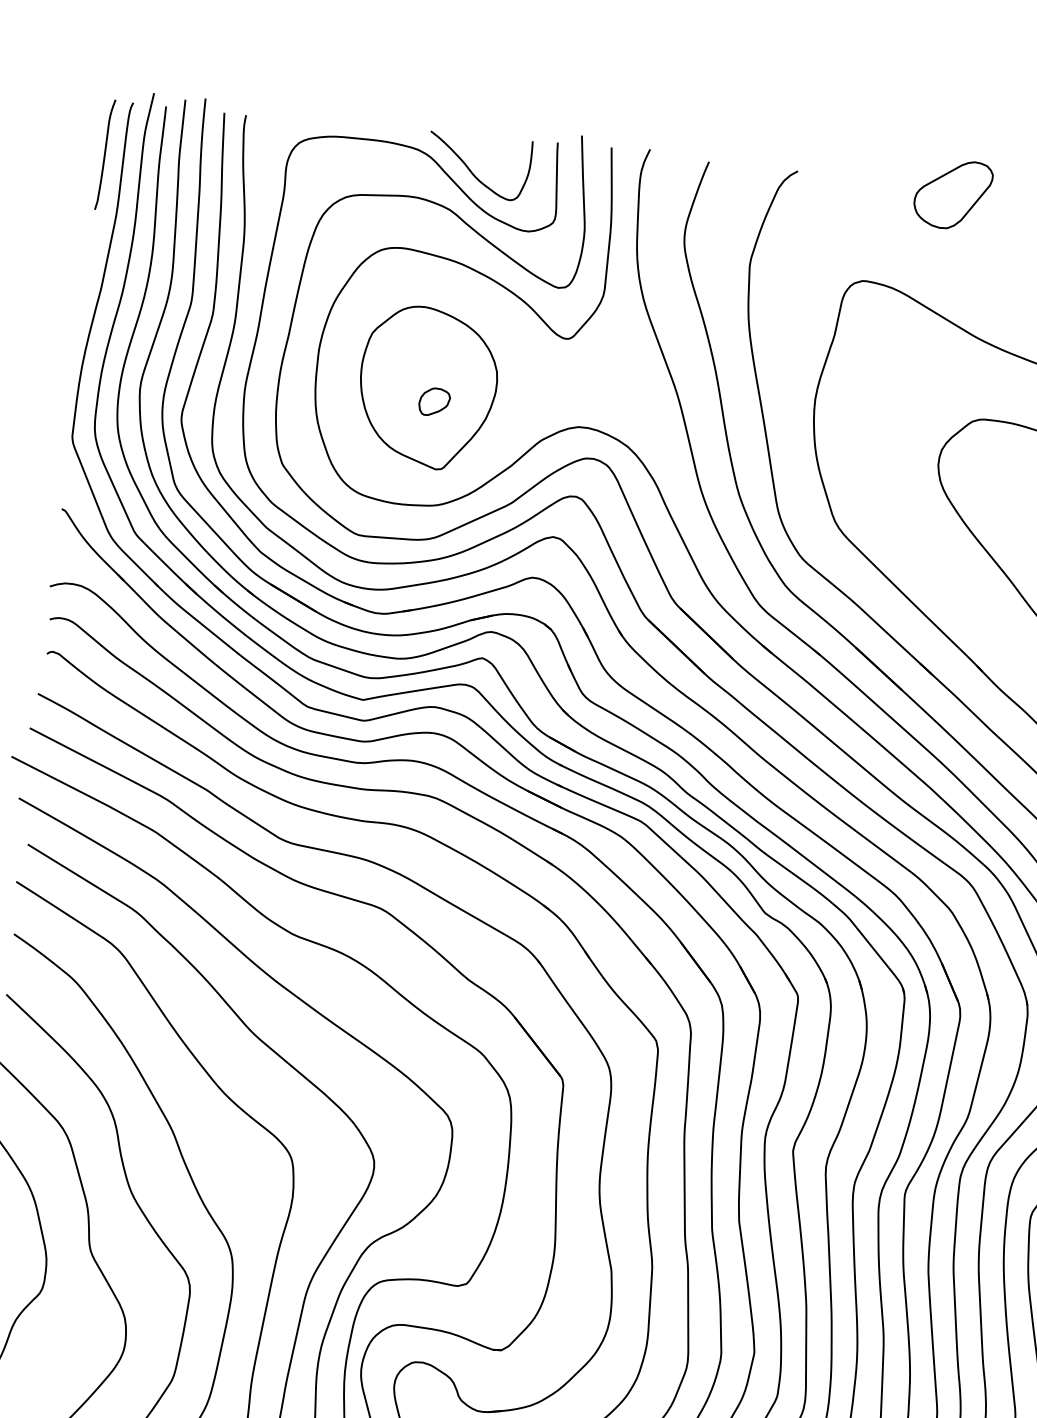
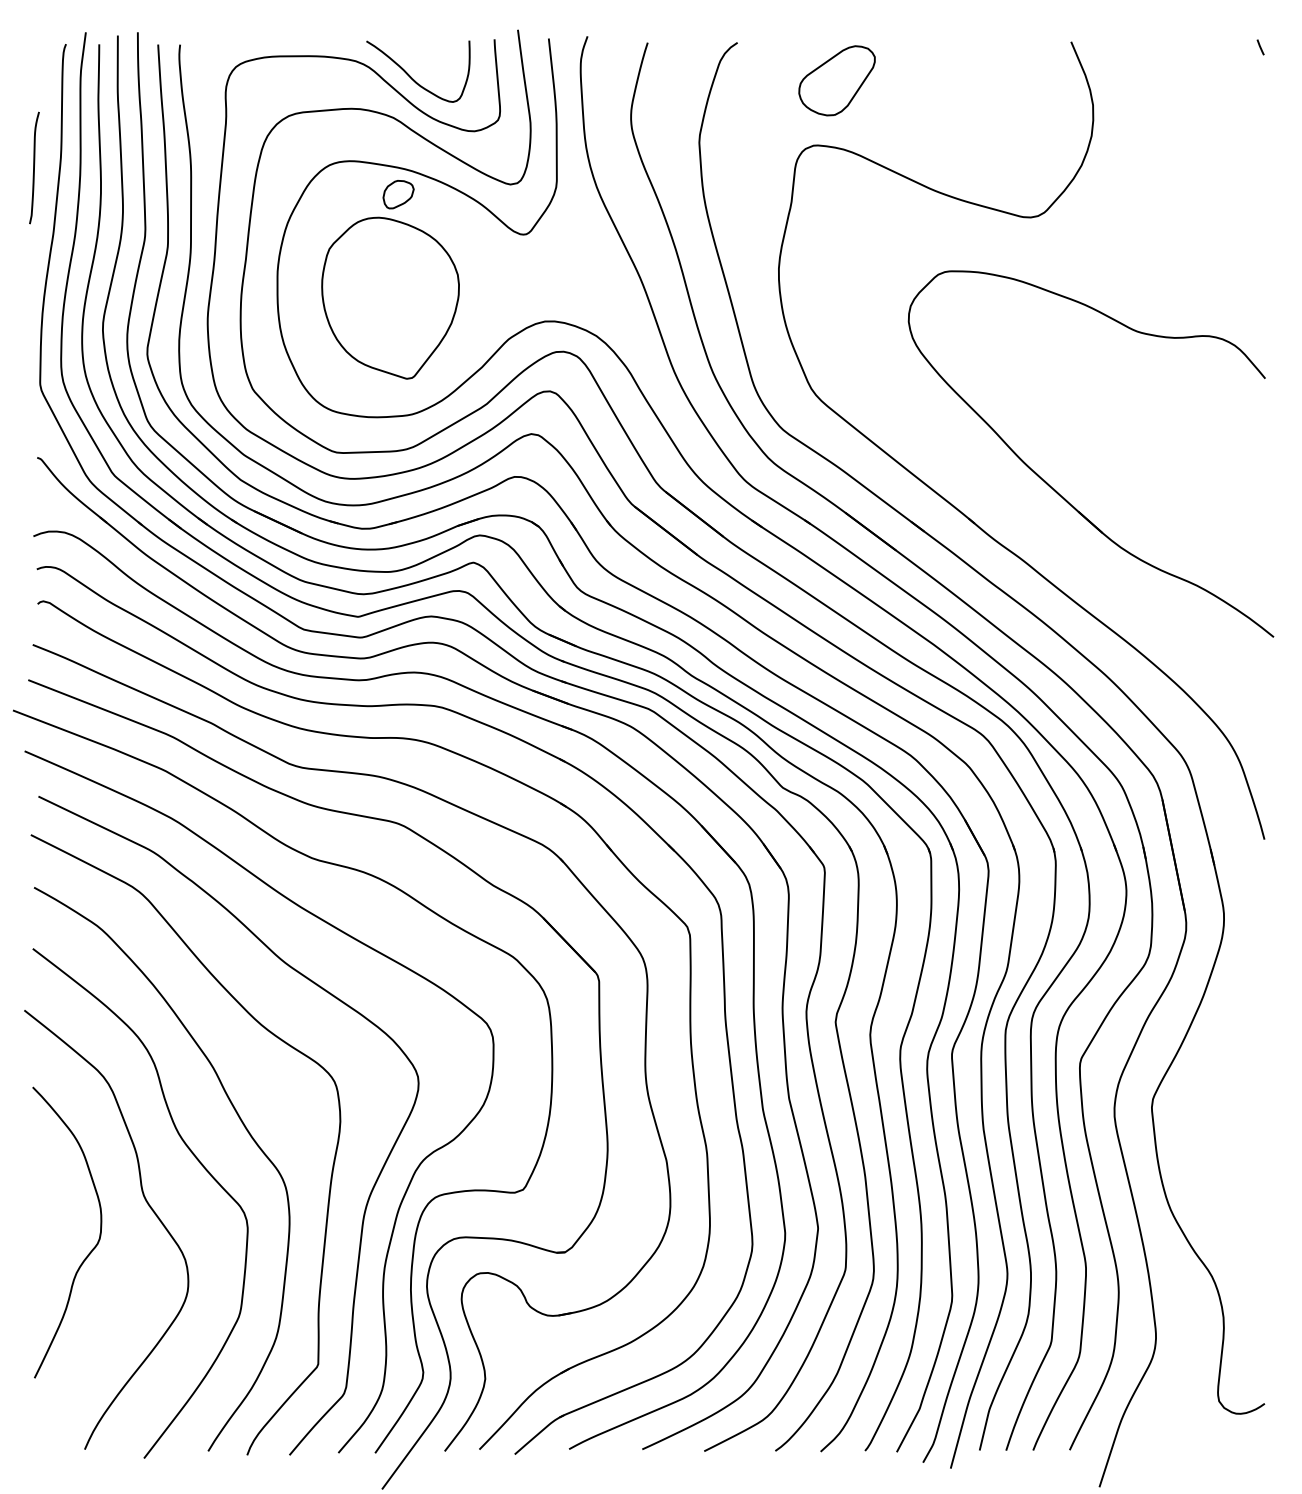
curve: (105, 154) -> (34, 167), moved
part: (952, 194) -> (836, 80), moved
part: (434, 401) -> (398, 194), moved

